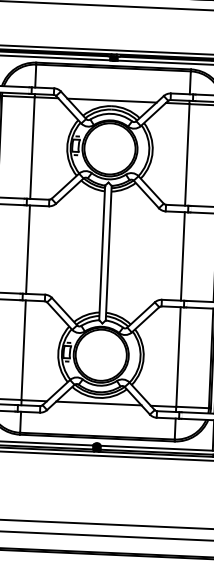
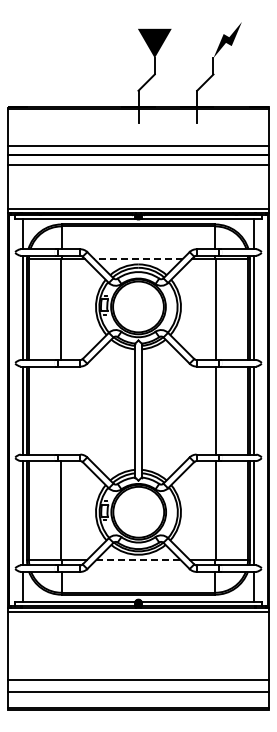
line: (112, 100) -> (138, 258), solid -> dashed
line: (28, 249) -> (61, 410), removed
line: (98, 403) -> (138, 560), solid -> dashed

